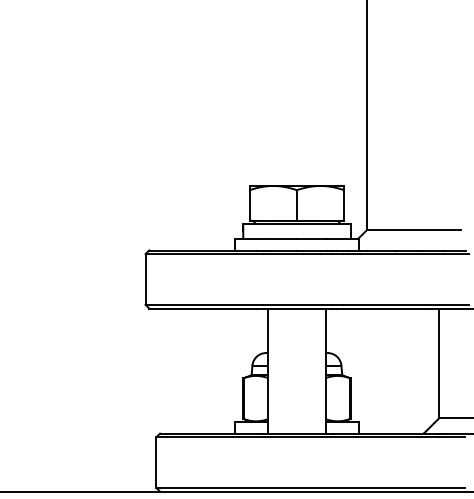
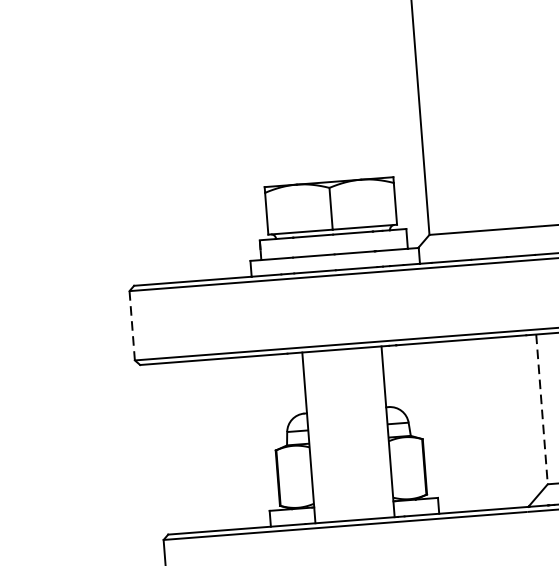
line: (145, 280) -> (132, 327), solid -> dashed
line: (439, 363) -> (542, 409), solid -> dashed

